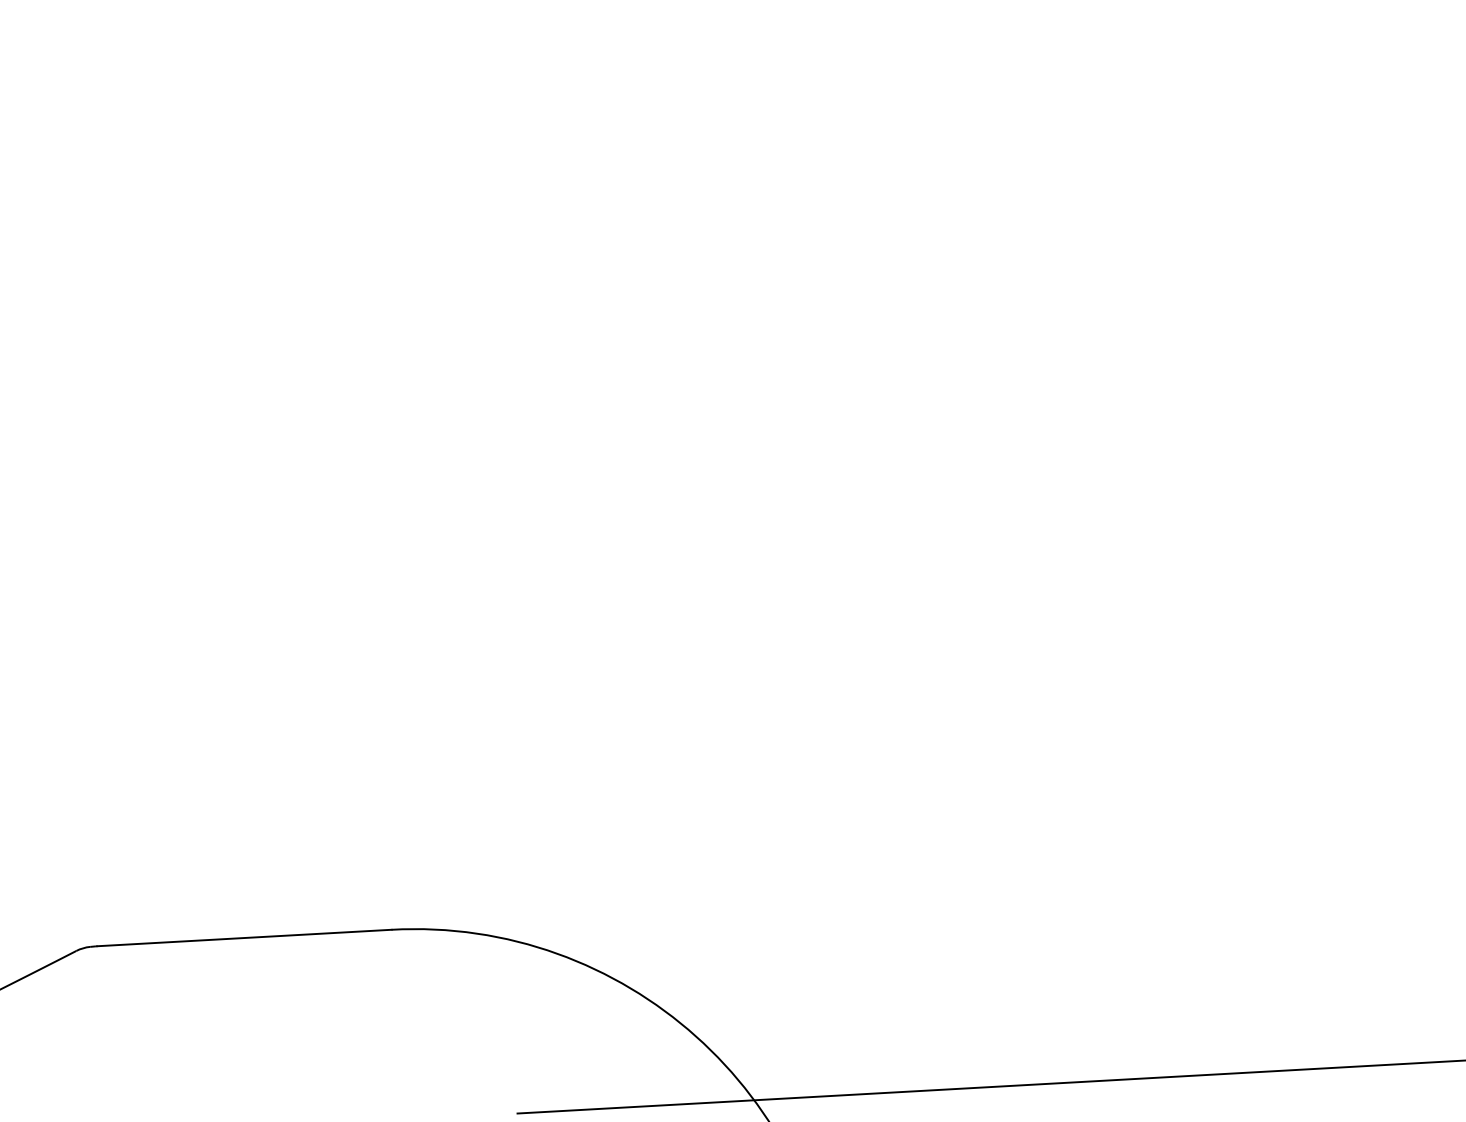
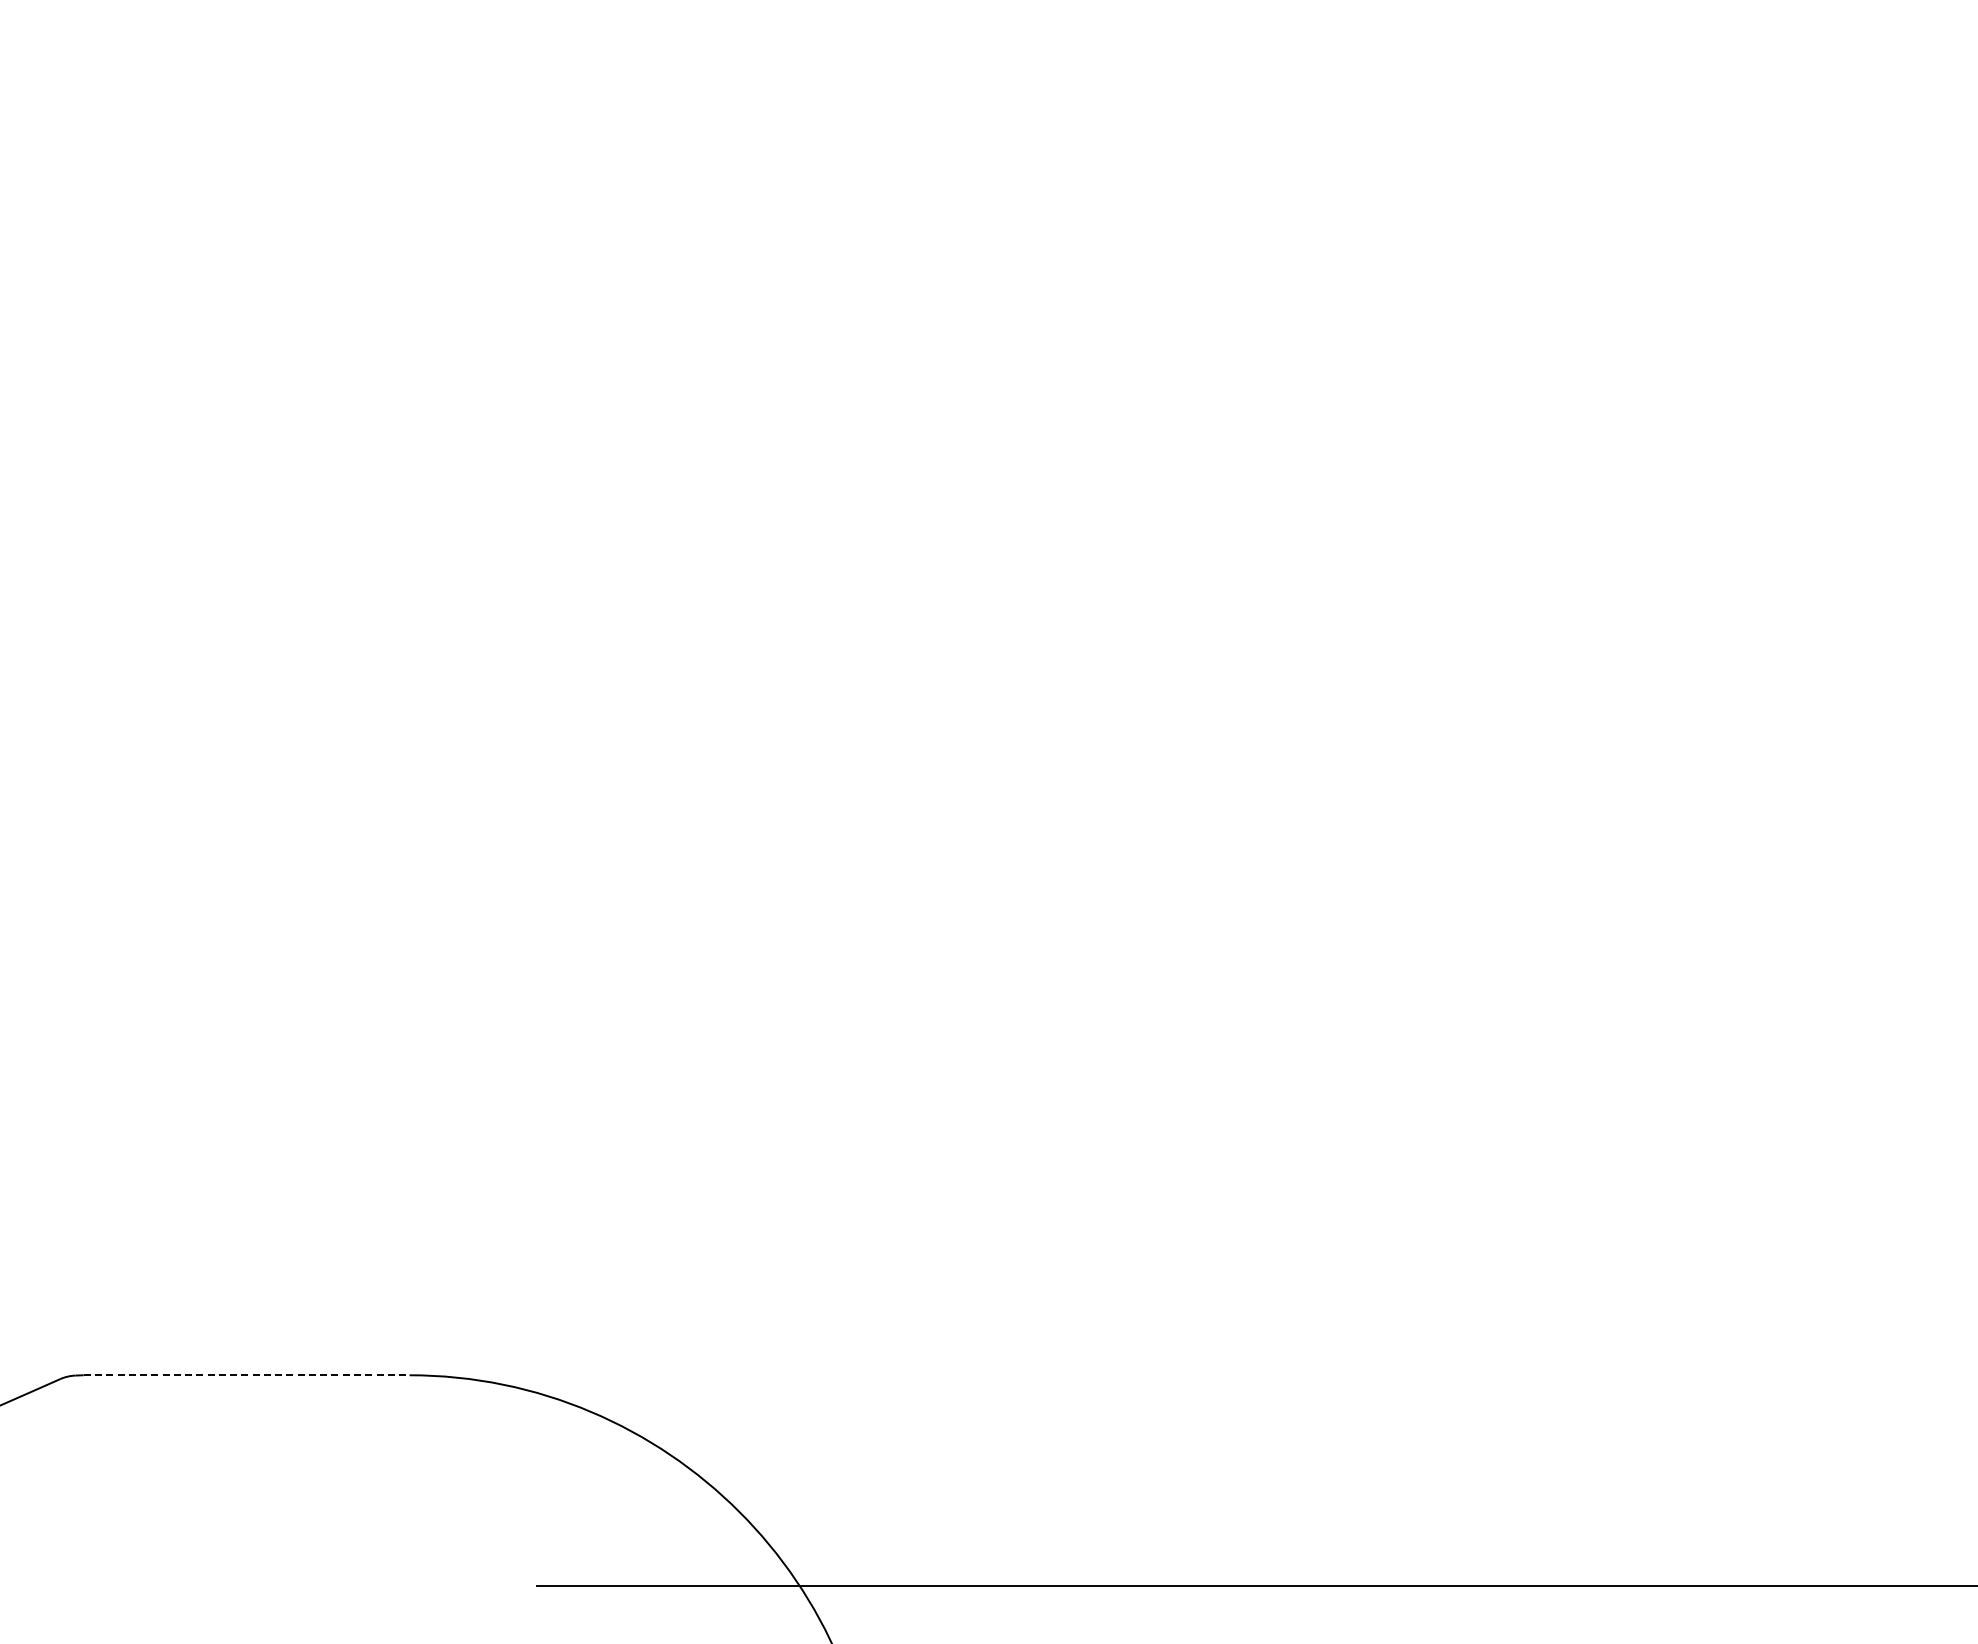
line: (244, 938) -> (246, 1375), solid -> dashed

